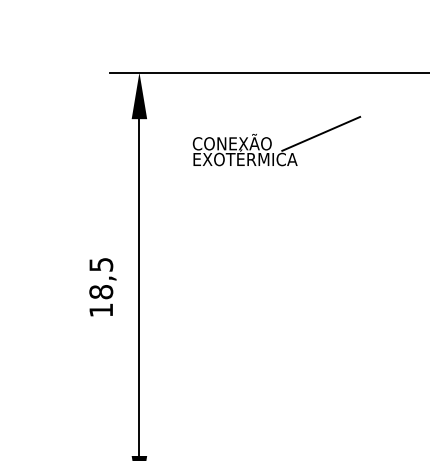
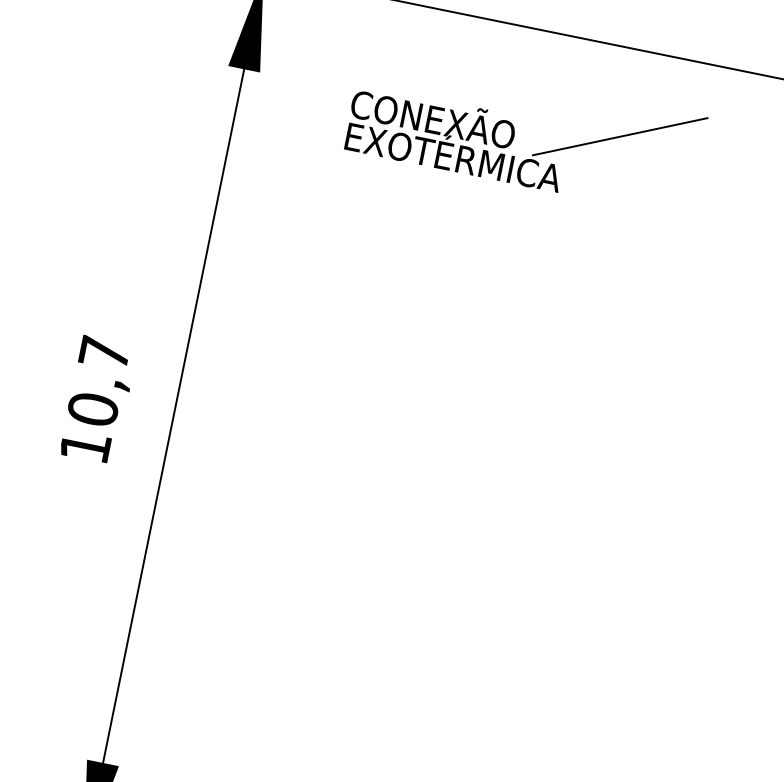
part: (276, 141) -> (525, 133), moved
text: (101, 278) -> (99, 381), 18,5 -> 10,7

